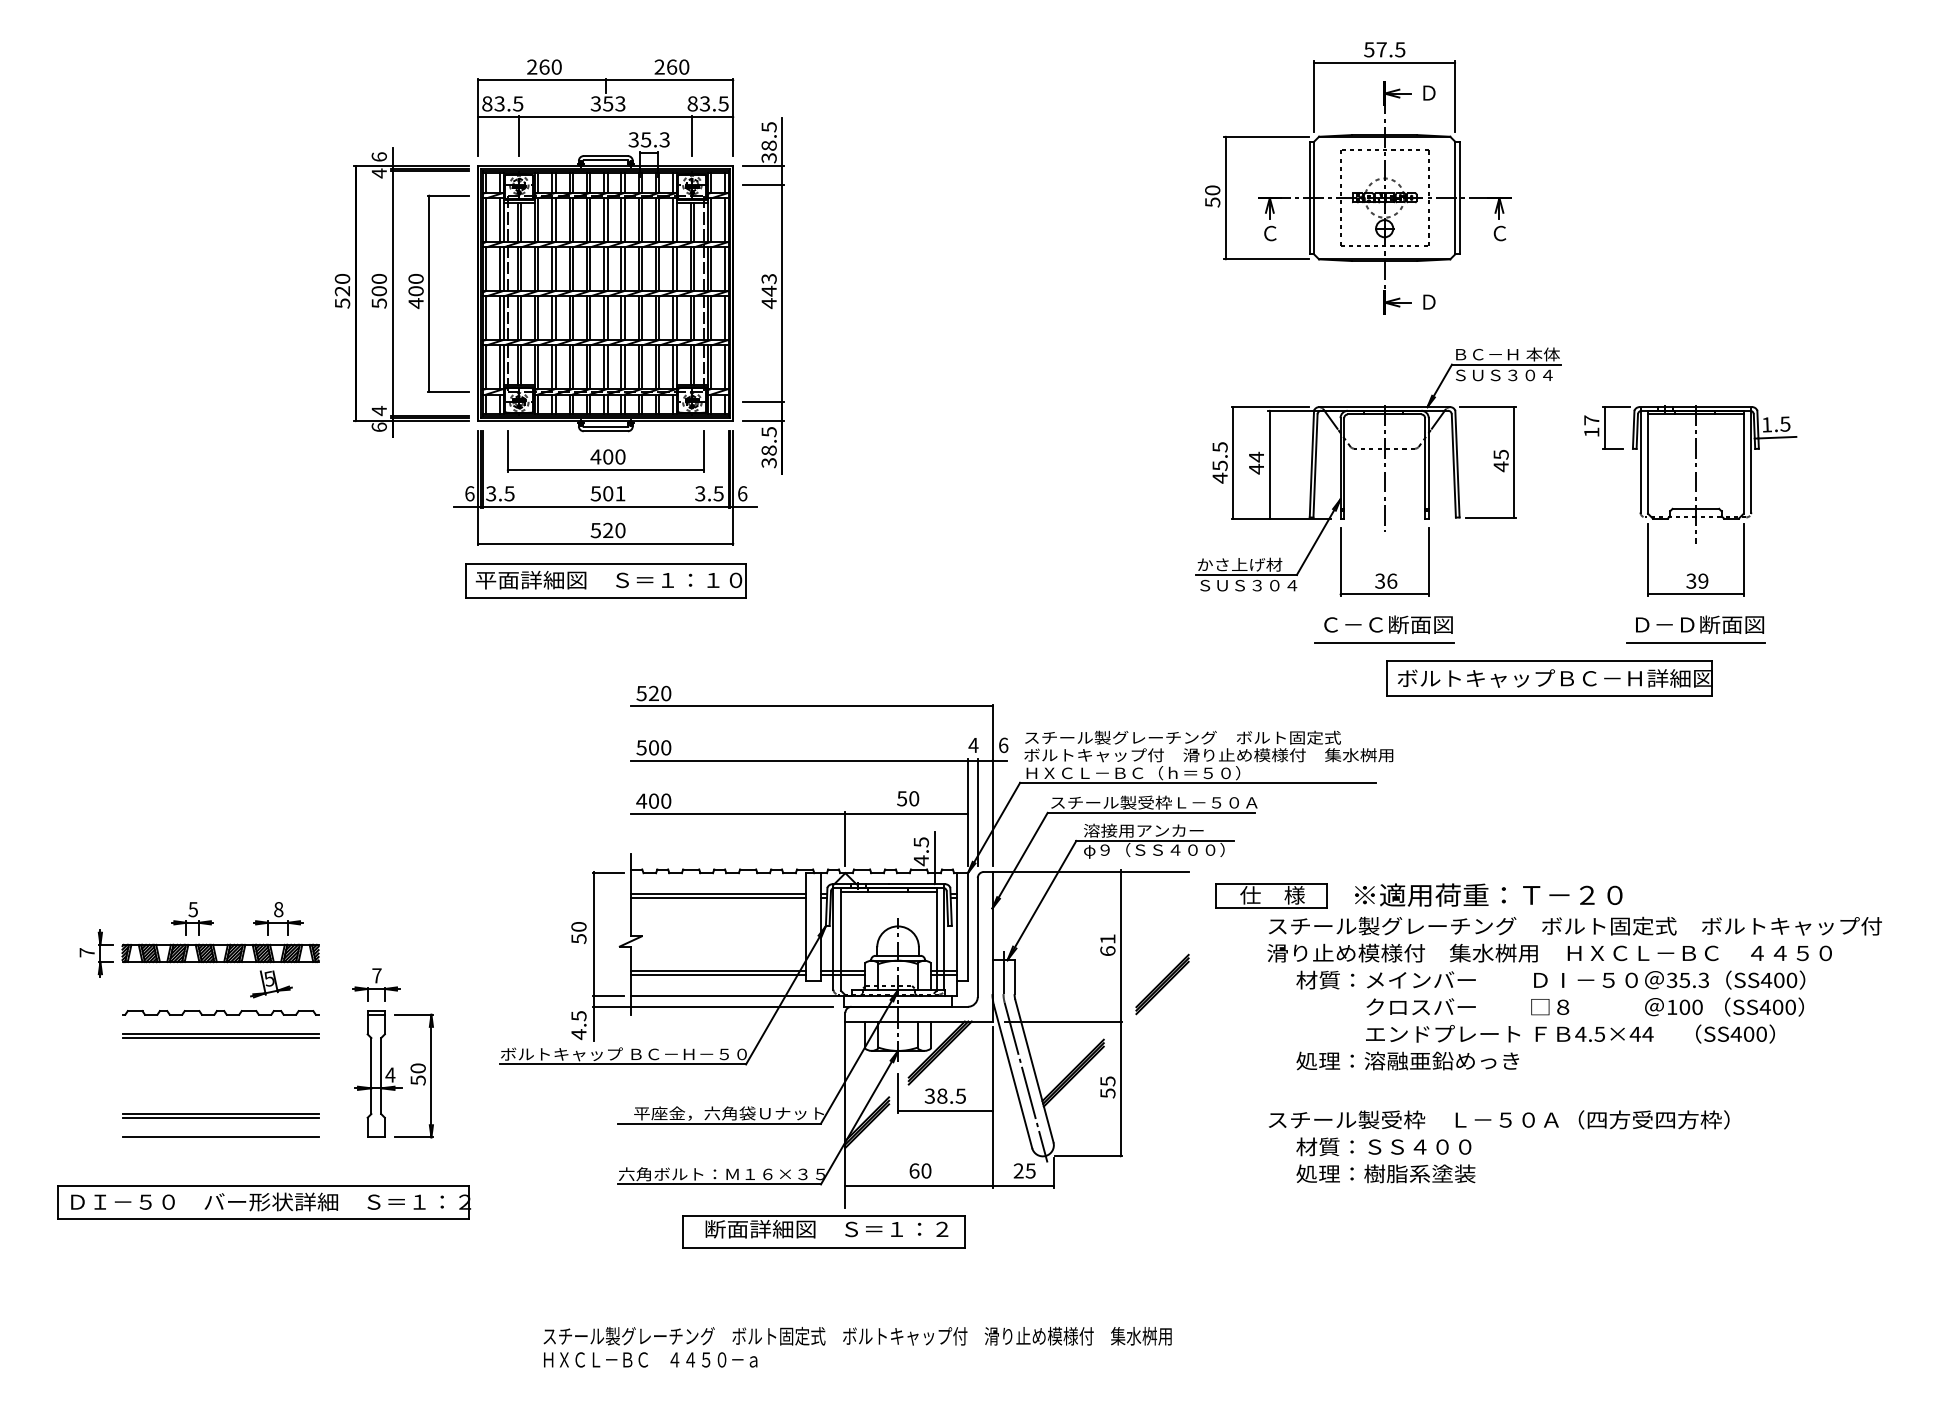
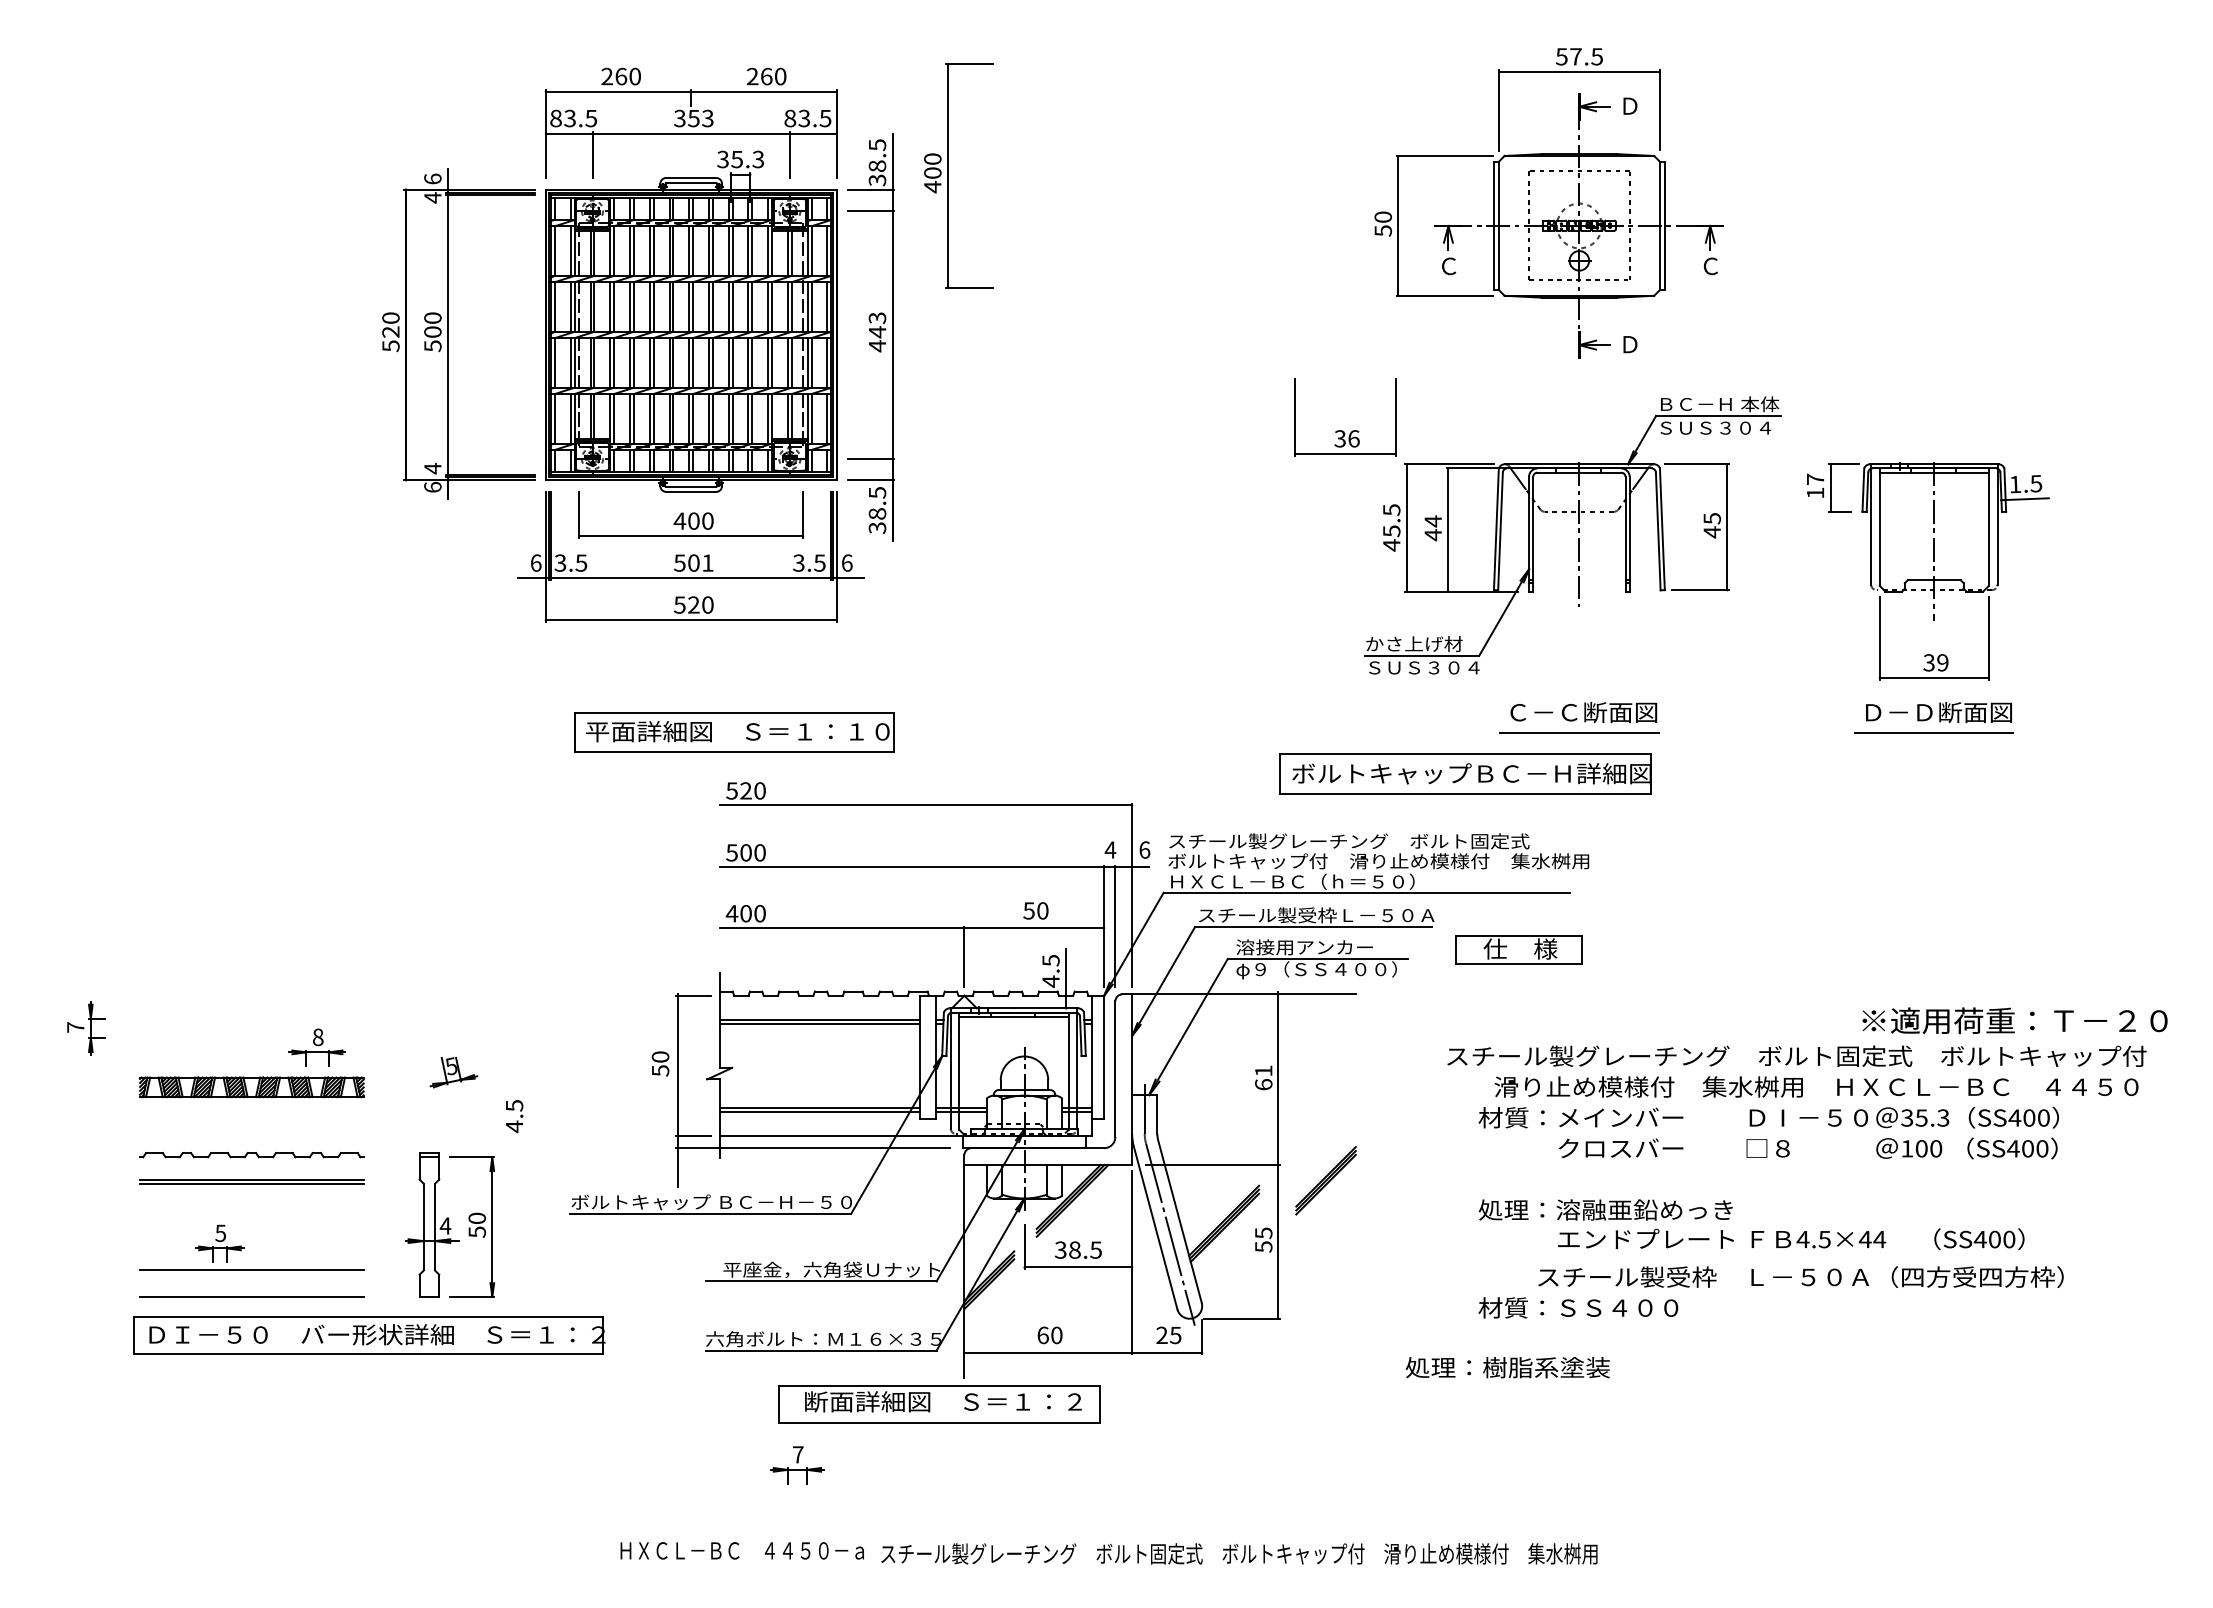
part: (429, 293) -> (948, 175), moved
part: (1382, 573) -> (1342, 430), moved
part: (606, 580) -> (734, 732), moved
part: (1549, 678) -> (1465, 773), moved
text: (1488, 894) -> (2014, 1020), moved
part: (1270, 895) -> (1518, 949), moved
part: (192, 918) -> (219, 1243), moved
text: (1549, 952) -> (1816, 1086), moved
part: (96, 953) -> (86, 1028), moved
part: (271, 984) -> (453, 1072), moved
part: (1162, 984) -> (1325, 1180), moved
part: (376, 985) -> (797, 1465), moved
text: (578, 1025) -> (514, 1116), moved
text: (1570, 1034) -> (1791, 1239), moved
line: (220, 1117) -> (251, 1274), removed
text: (1498, 1119) -> (1800, 1276), moved
text: (1385, 1173) -> (1507, 1367), moved
part: (264, 1202) -> (369, 1335), moved
text: (857, 1335) -> (1239, 1553), moved

